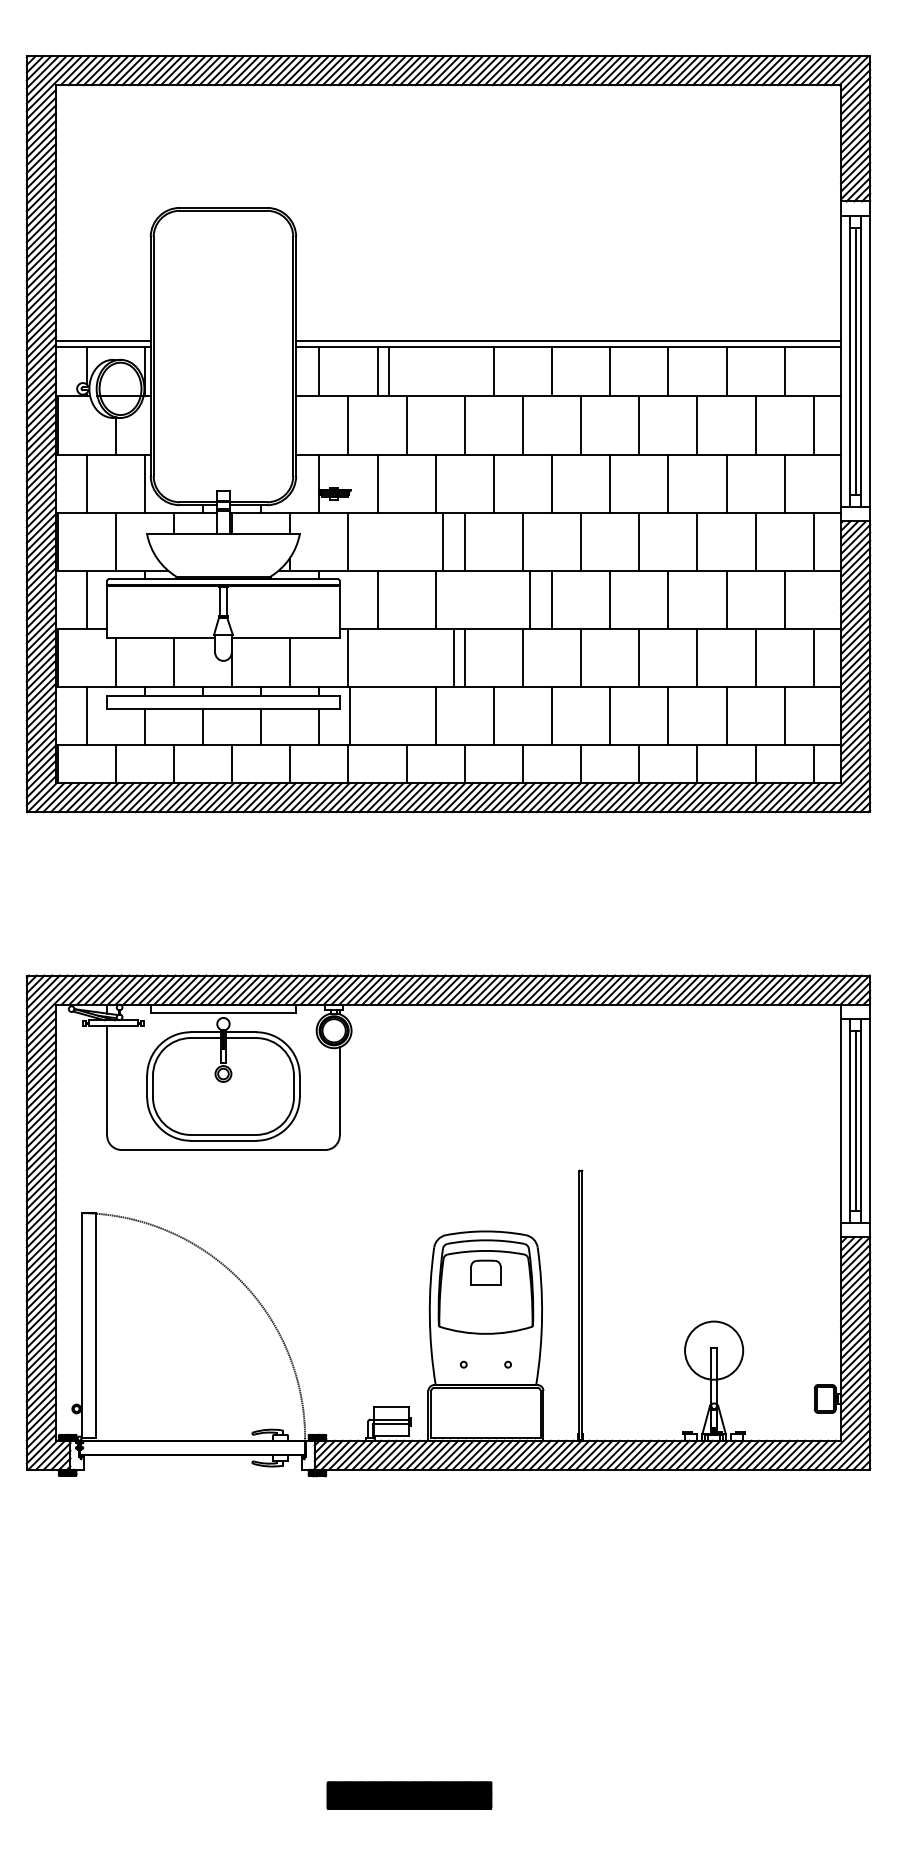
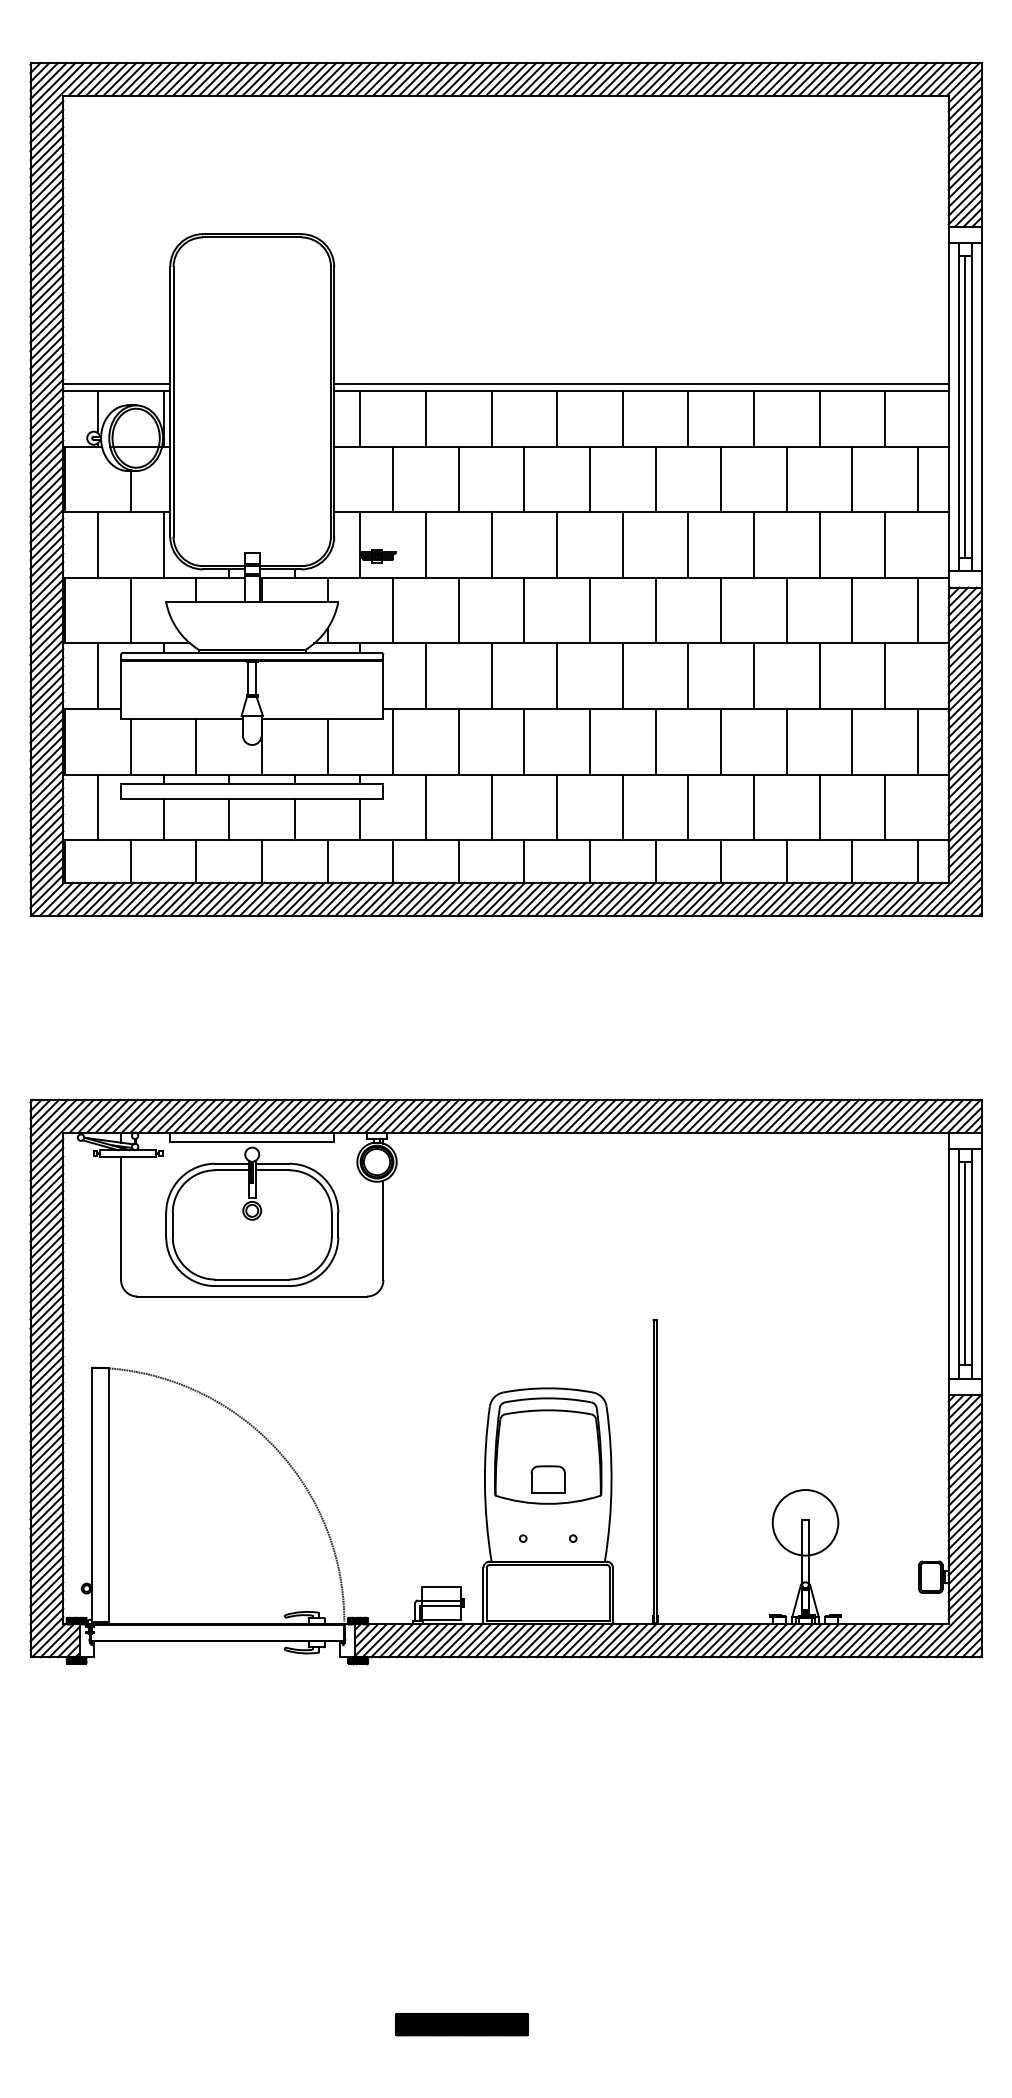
line: (388, 371) -> (491, 418), moved
line: (442, 541) -> (458, 610), moved
line: (530, 600) -> (557, 676), moved
line: (453, 657) -> (458, 741), moved
line: (349, 716) -> (425, 807), moved
part: (485, 1272) -> (547, 1479), moved
part: (409, 1795) -> (461, 2024), size x0.71

